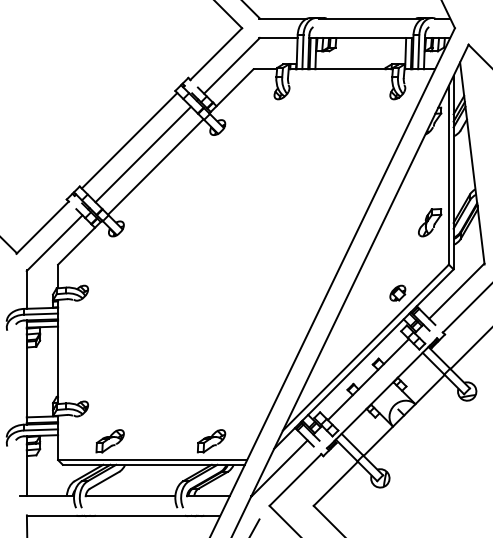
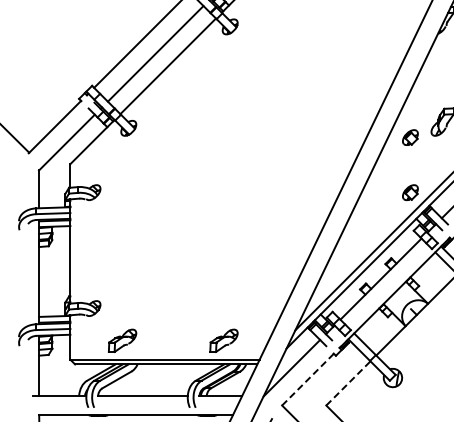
part: (397, 237) -> (410, 136), added
line: (295, 480) -> (308, 380), solid -> dashed
line: (336, 483) -> (349, 383), solid -> dashed

